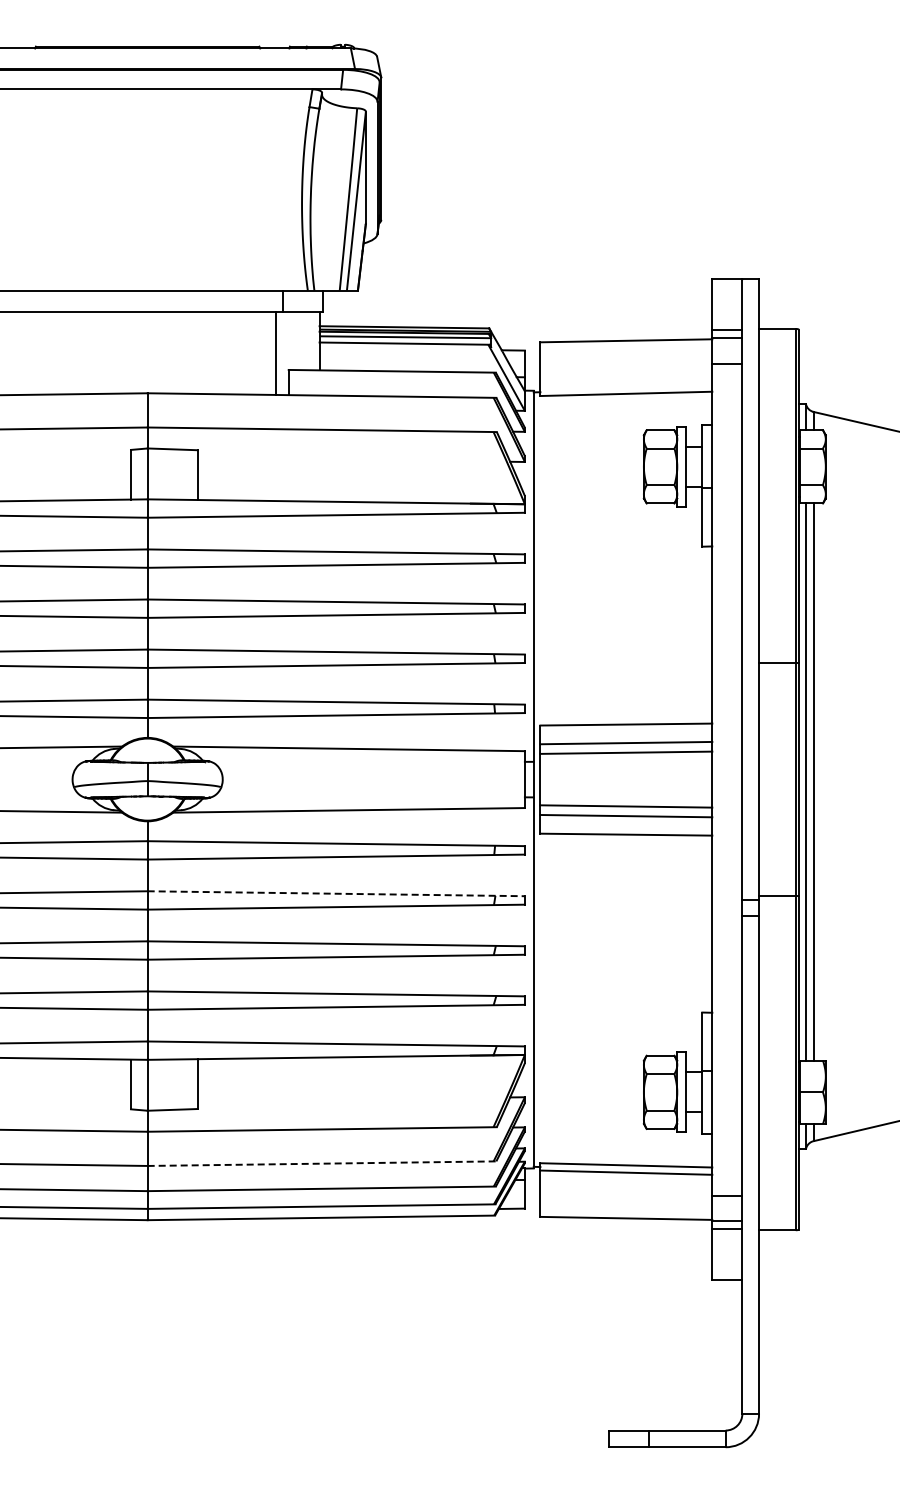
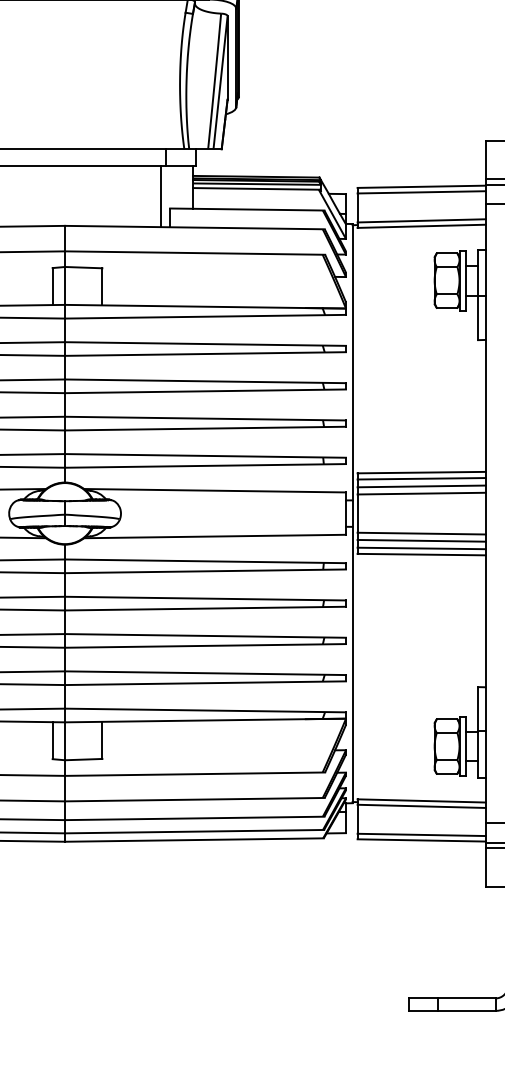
line: (626, 347) -> (421, 191), added
line: (626, 386) -> (421, 220), added
line: (626, 732) -> (421, 478), added
line: (626, 826) -> (421, 548), added
line: (336, 893) -> (205, 598), dashed -> solid
line: (322, 1163) -> (195, 799), dashed -> solid
line: (626, 1210) -> (421, 834), added

